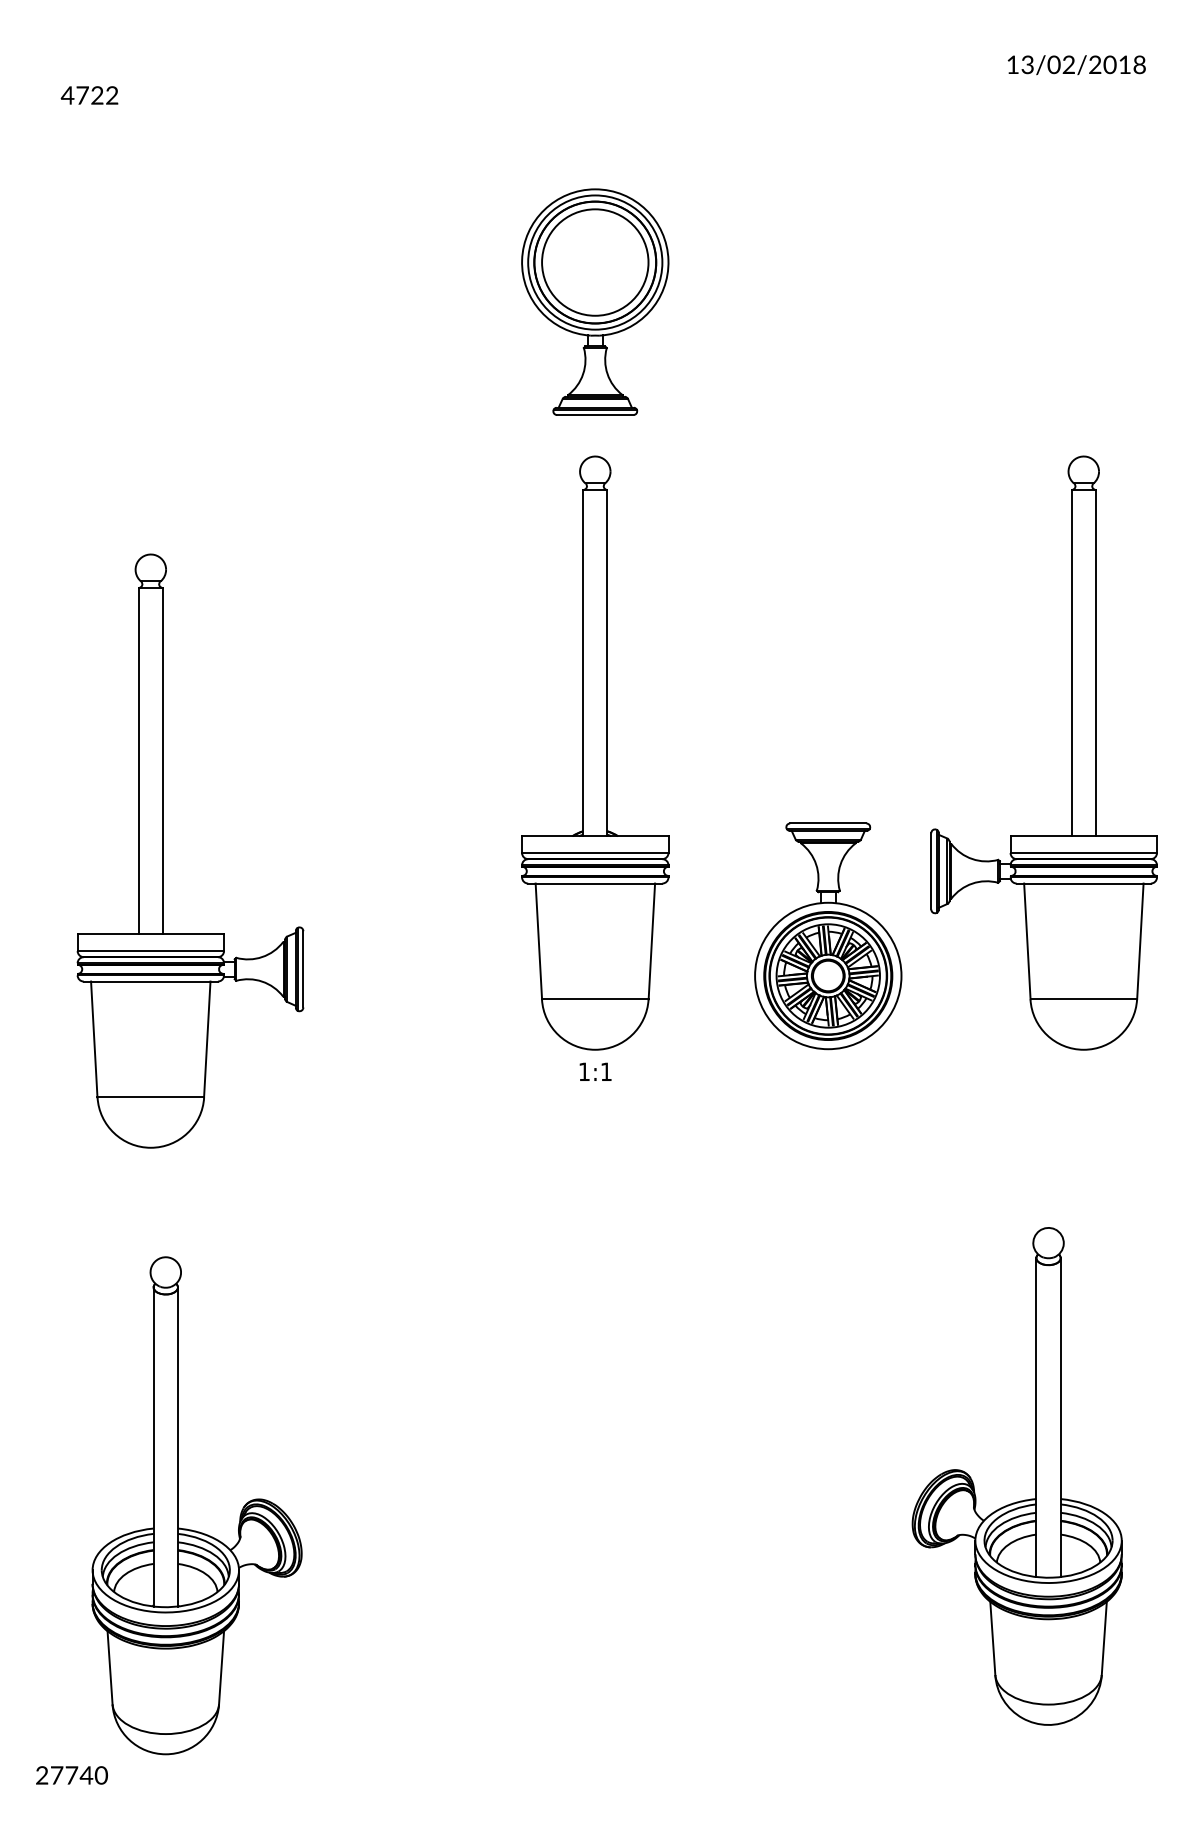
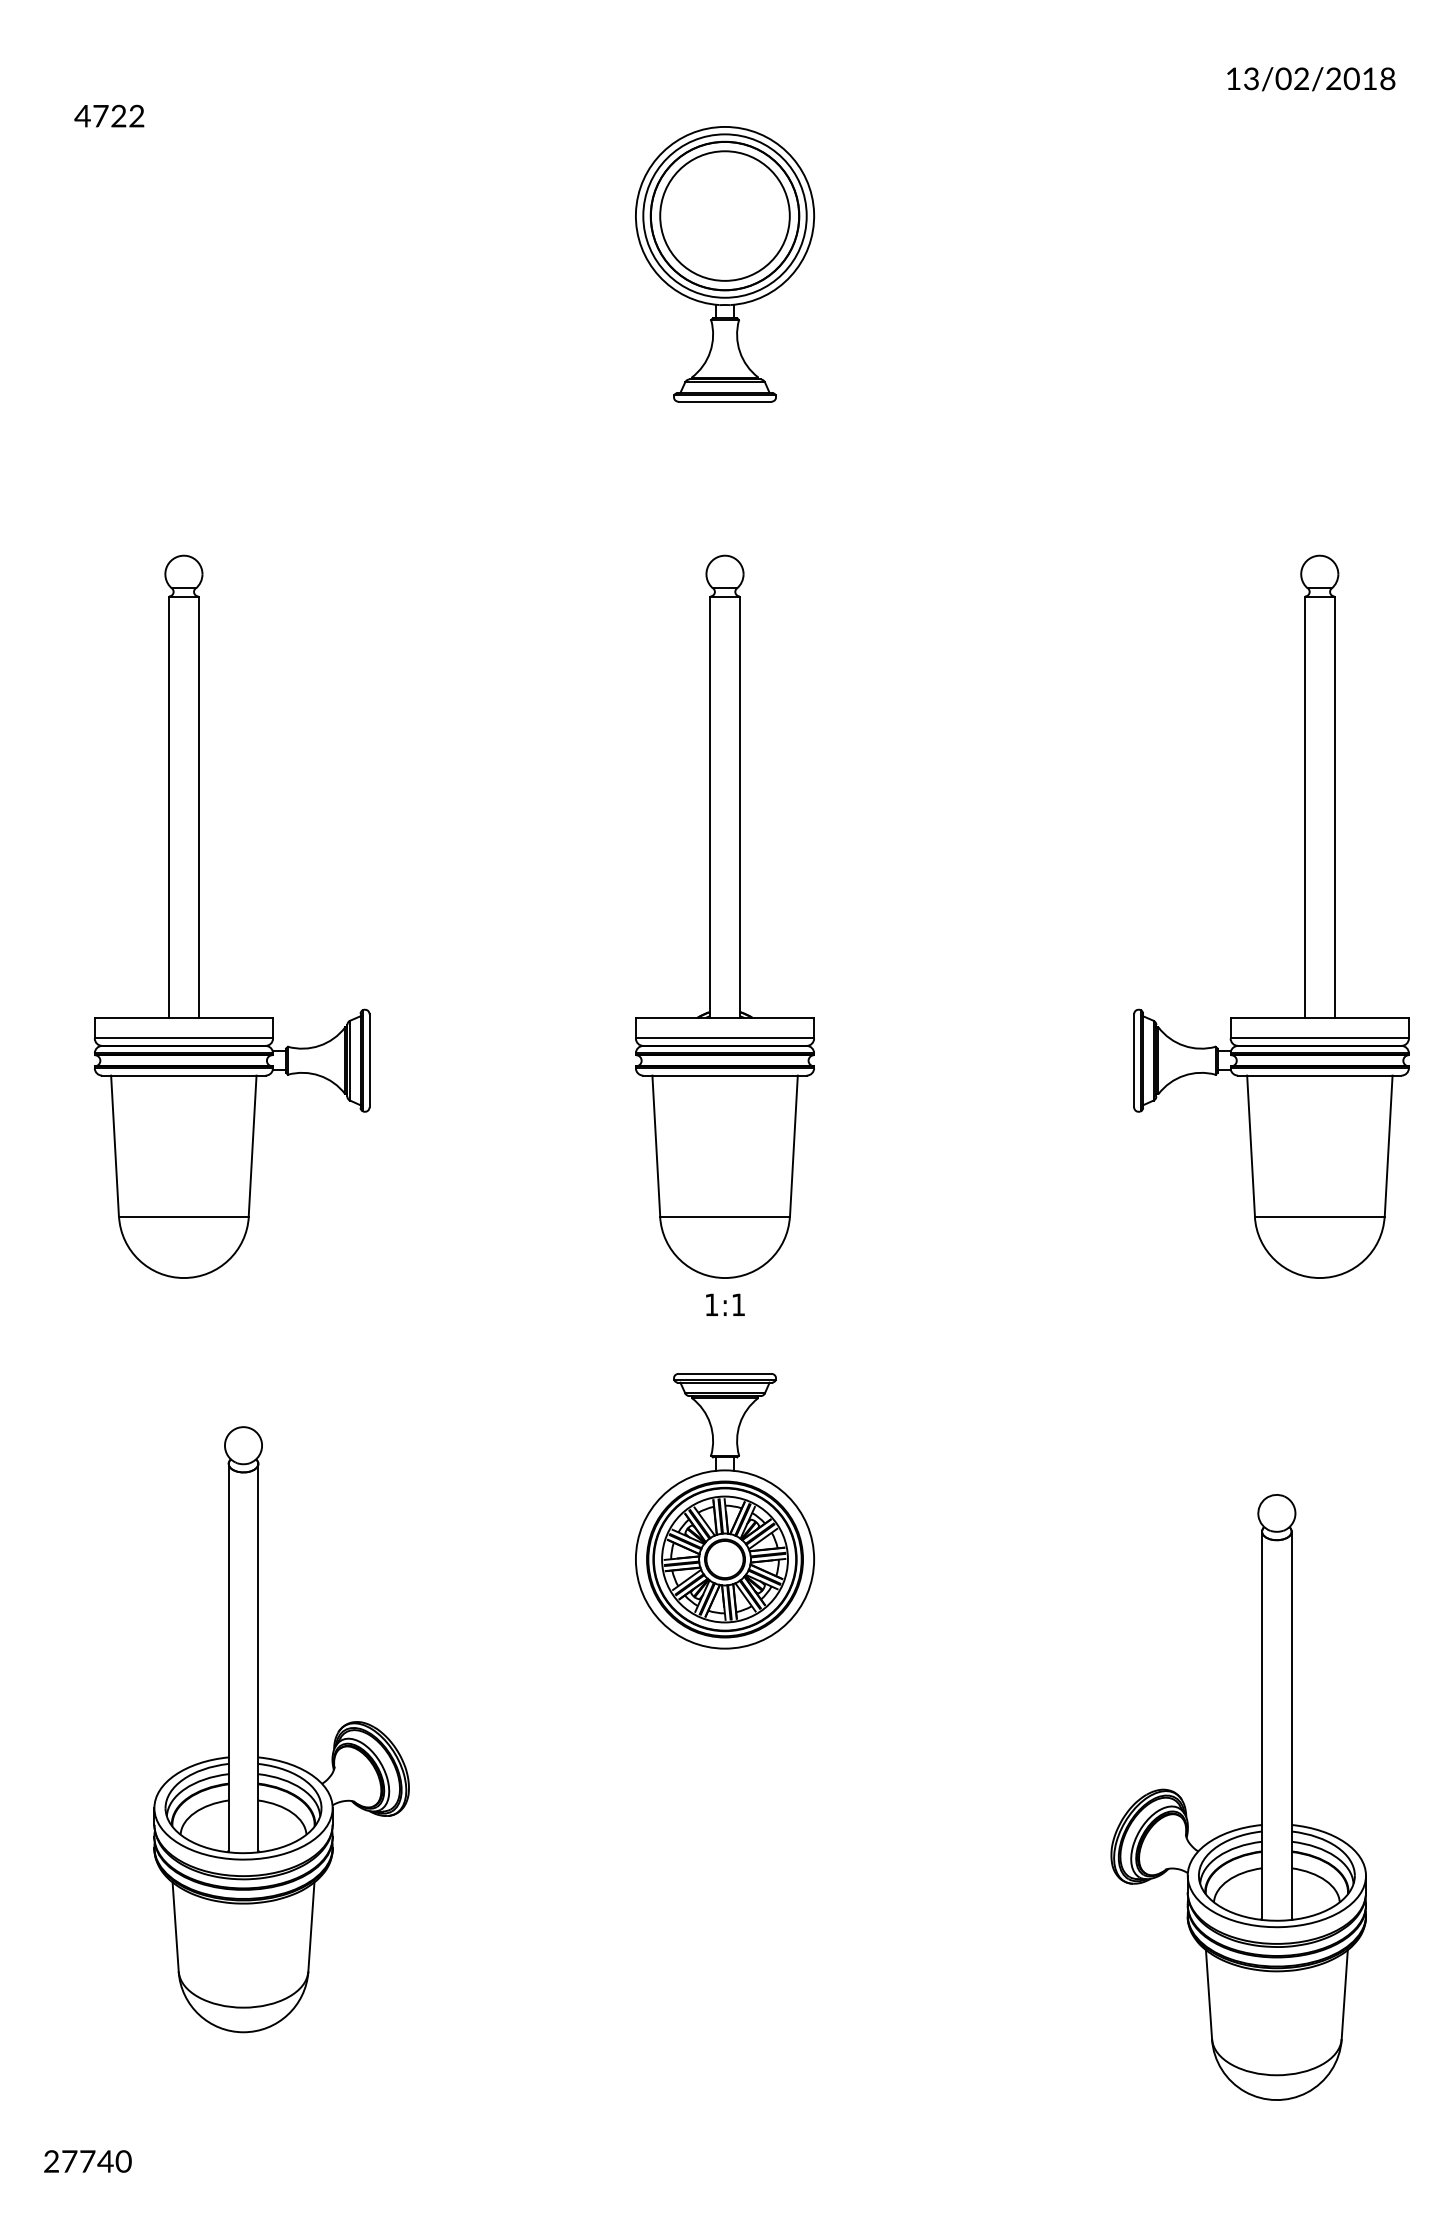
part: (595, 301) -> (725, 263), moved
part: (163, 850) -> (199, 916), moved
part: (828, 936) -> (725, 1511), moved
part: (178, 1505) -> (258, 1729), moved

